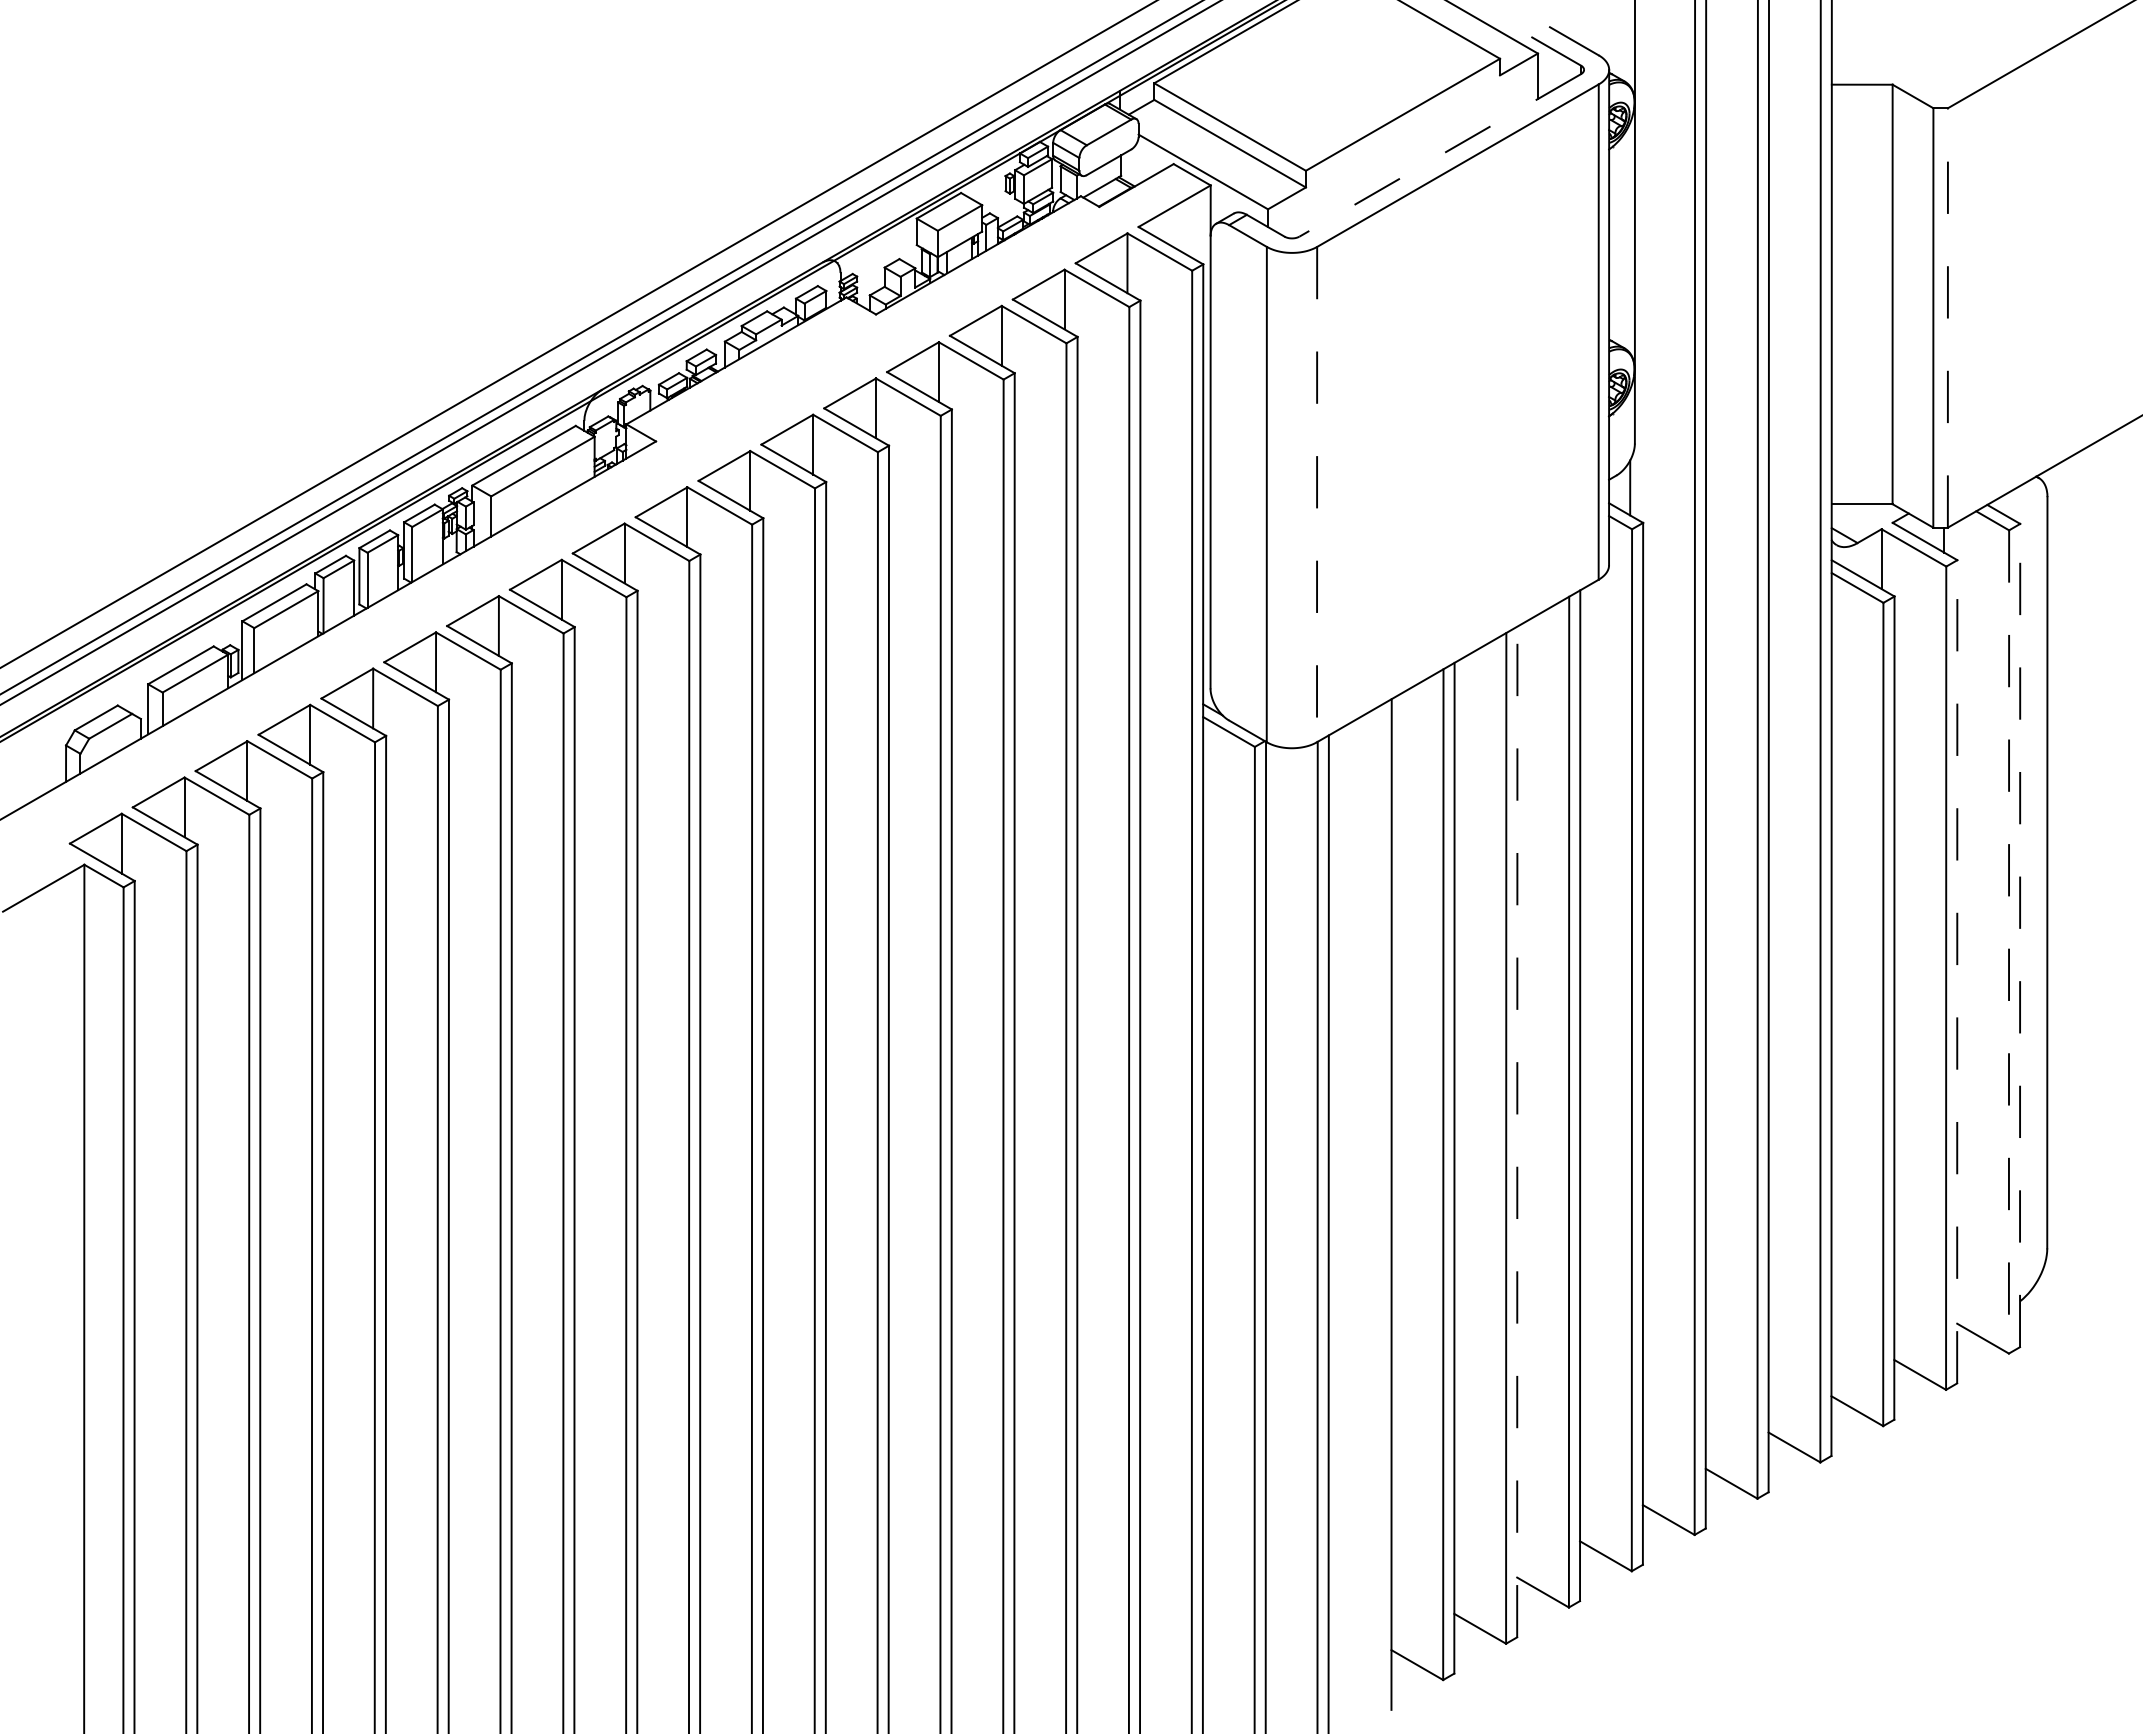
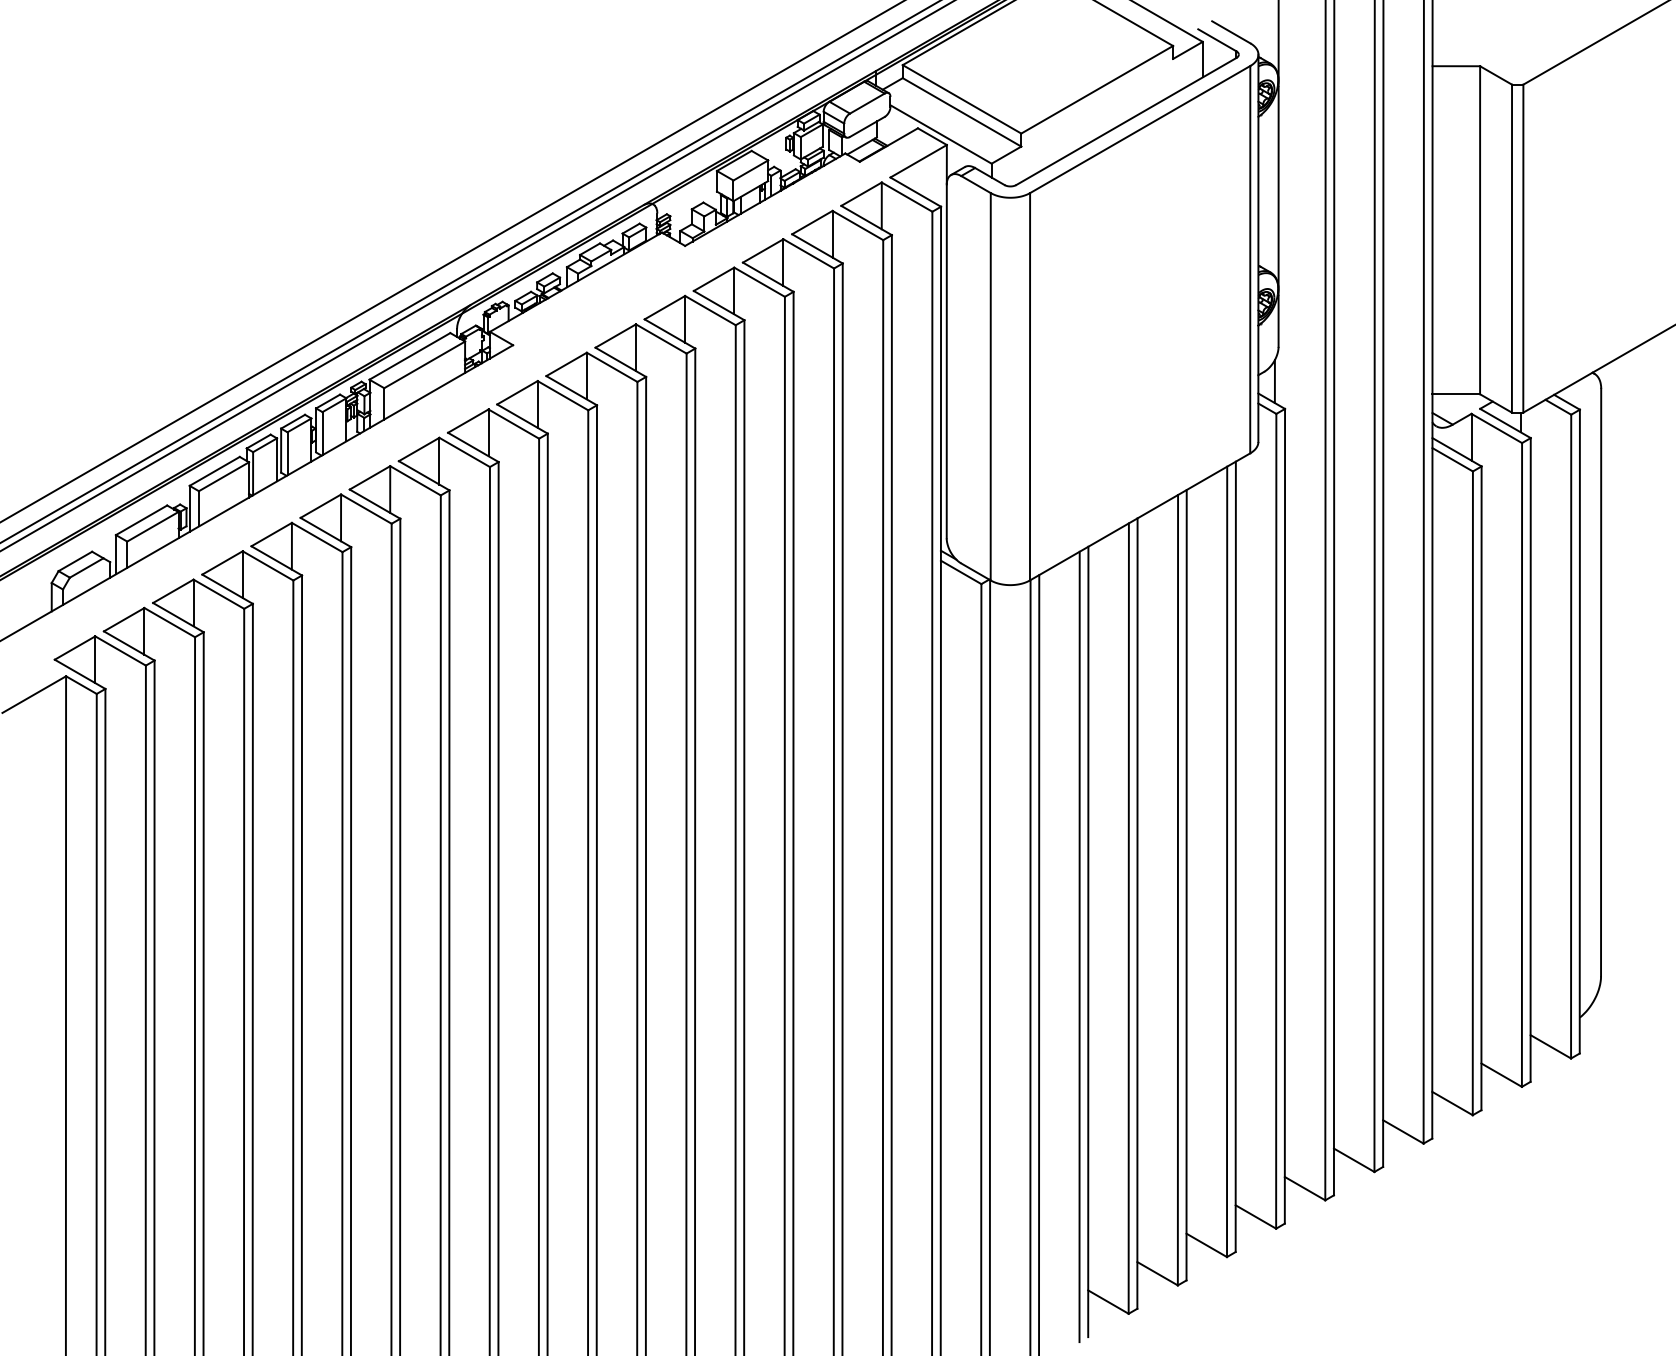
line: (1440, 155) -> (1126, 121), dashed -> solid
line: (1947, 317) -> (1523, 248), dashed -> solid
line: (1317, 494) -> (1030, 386), dashed -> solid
line: (2020, 935) -> (1580, 731), dashed -> solid
line: (2009, 941) -> (1571, 736), dashed -> solid
line: (1957, 971) -> (1530, 759), dashed -> solid
line: (1517, 1131) -> (1186, 884), dashed -> solid
line: (1380, 1210) -> (1079, 946), added

